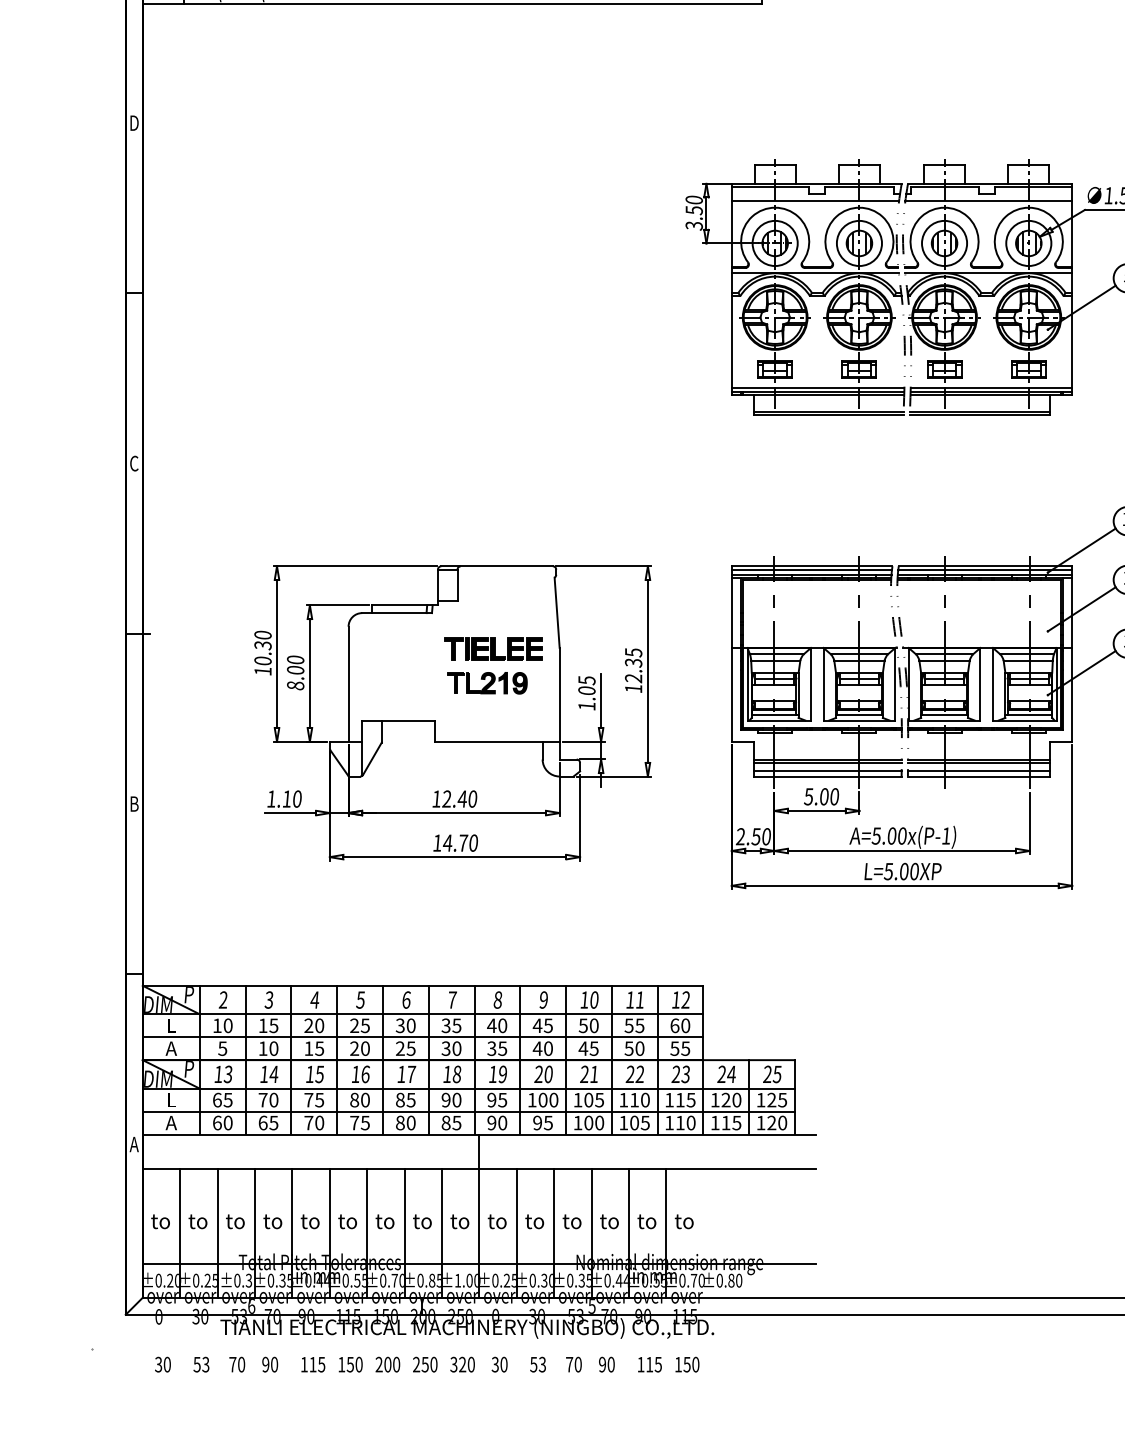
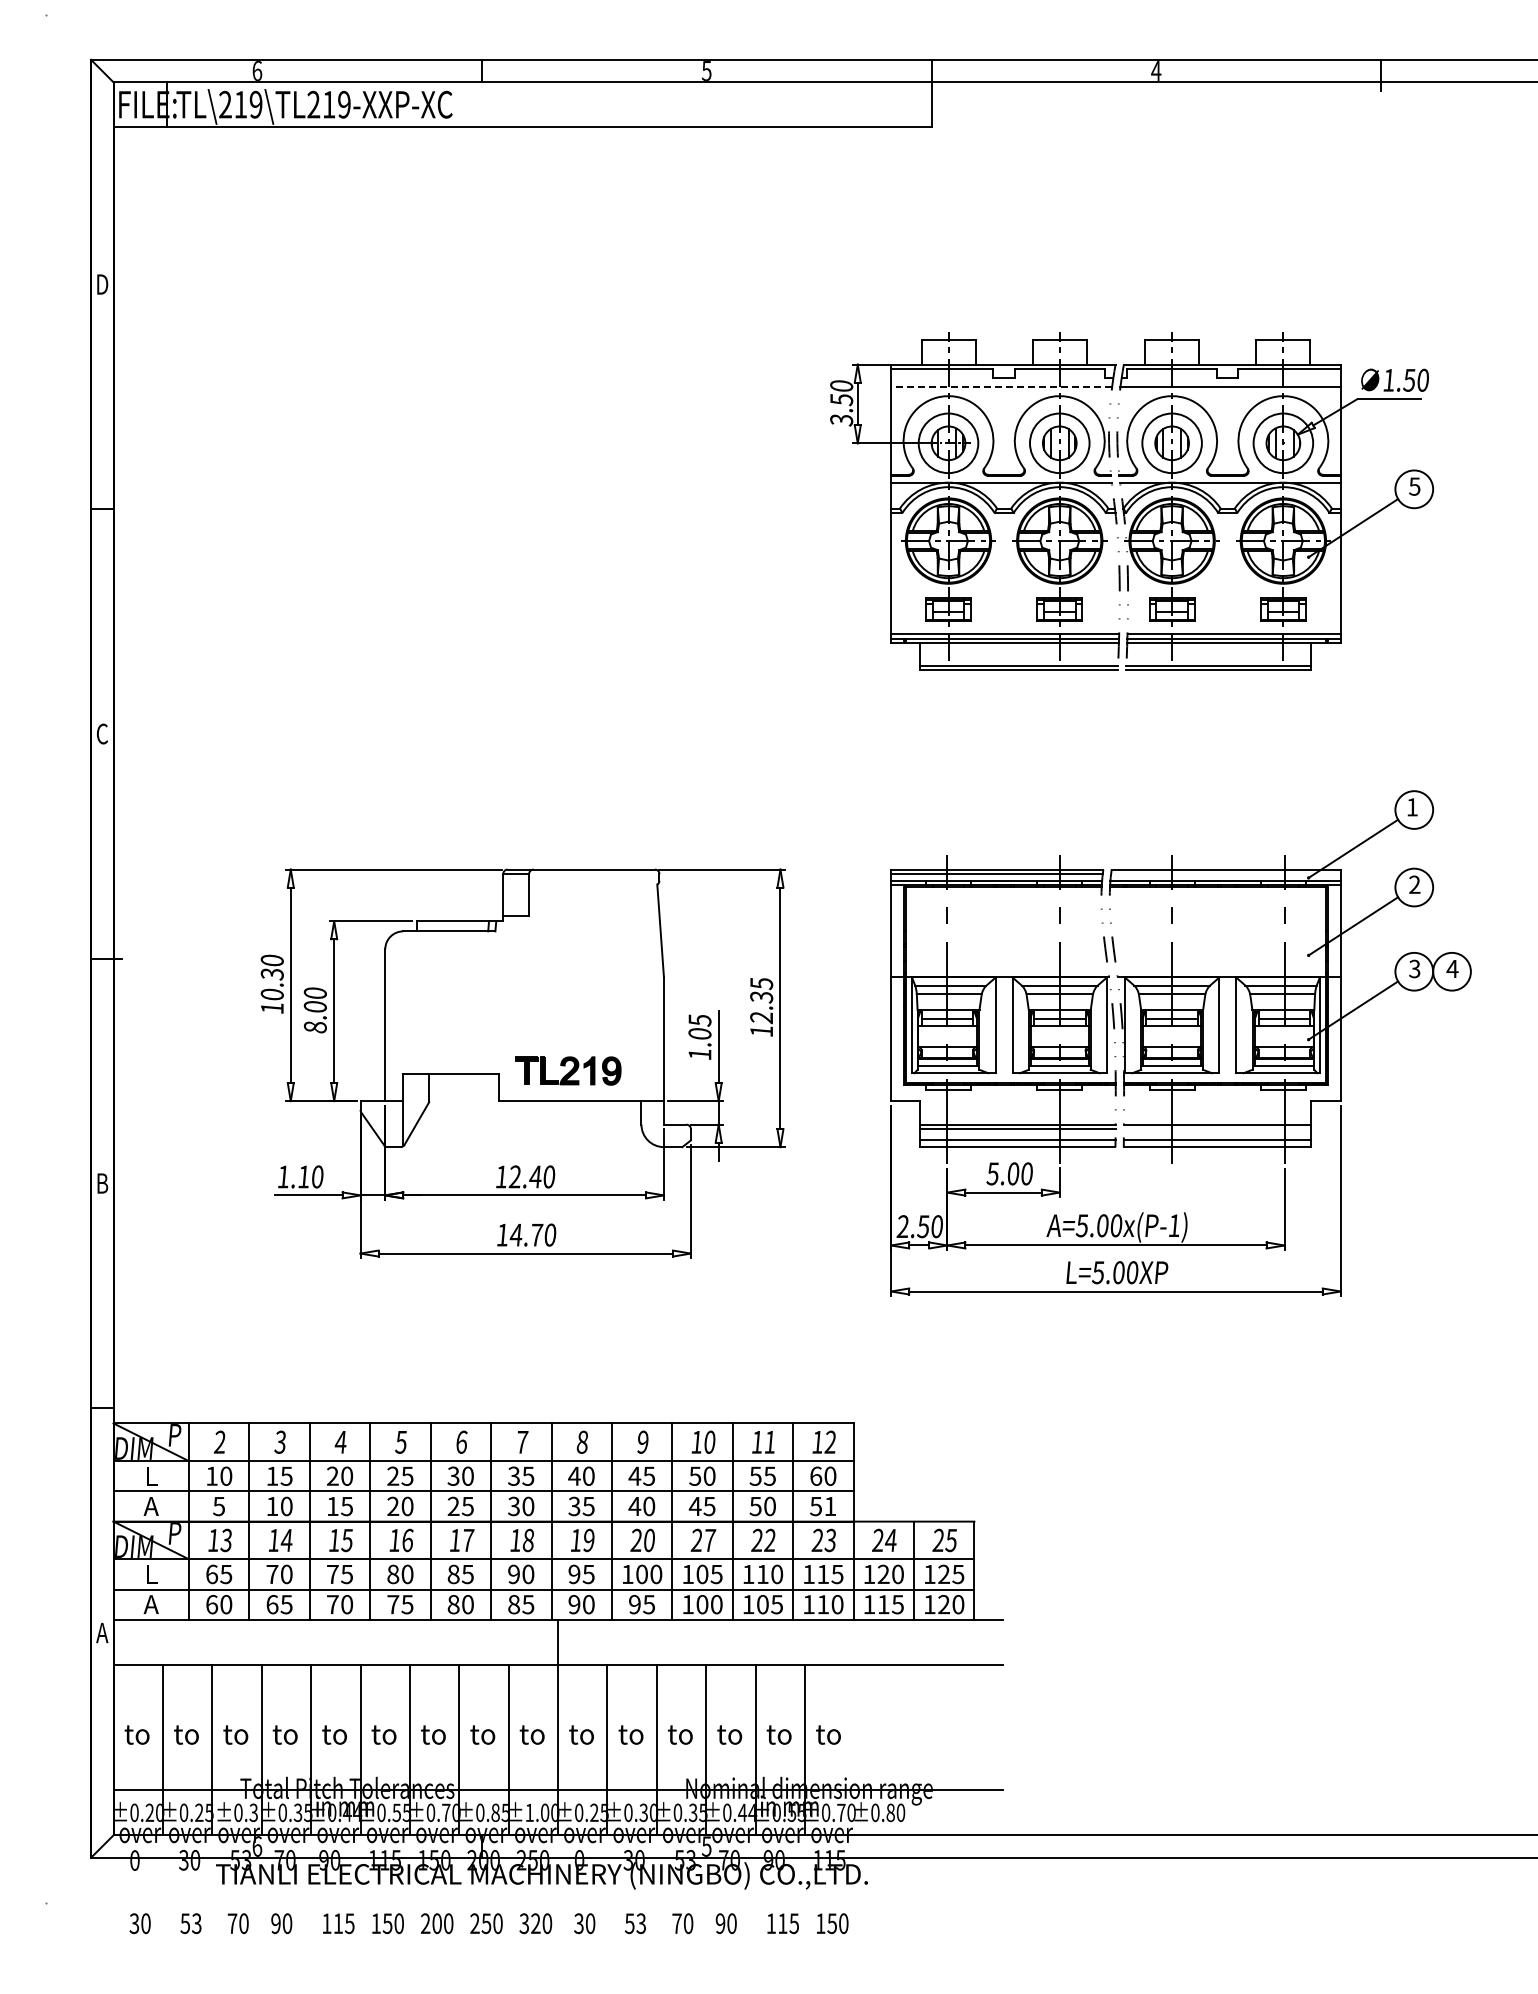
line: (815, 201) -> (1001, 387), solid -> dashed
line: (984, 570) -> (1225, 874), removed
part: (493, 648) -> (576, 978), removed
part: (487, 682) -> (568, 1070), moved
line: (978, 763) -> (1217, 1129), removed
text: (685, 1048) -> (830, 1506), 55 -> 51
text: (594, 1074) -> (710, 1540), 21 -> 27

